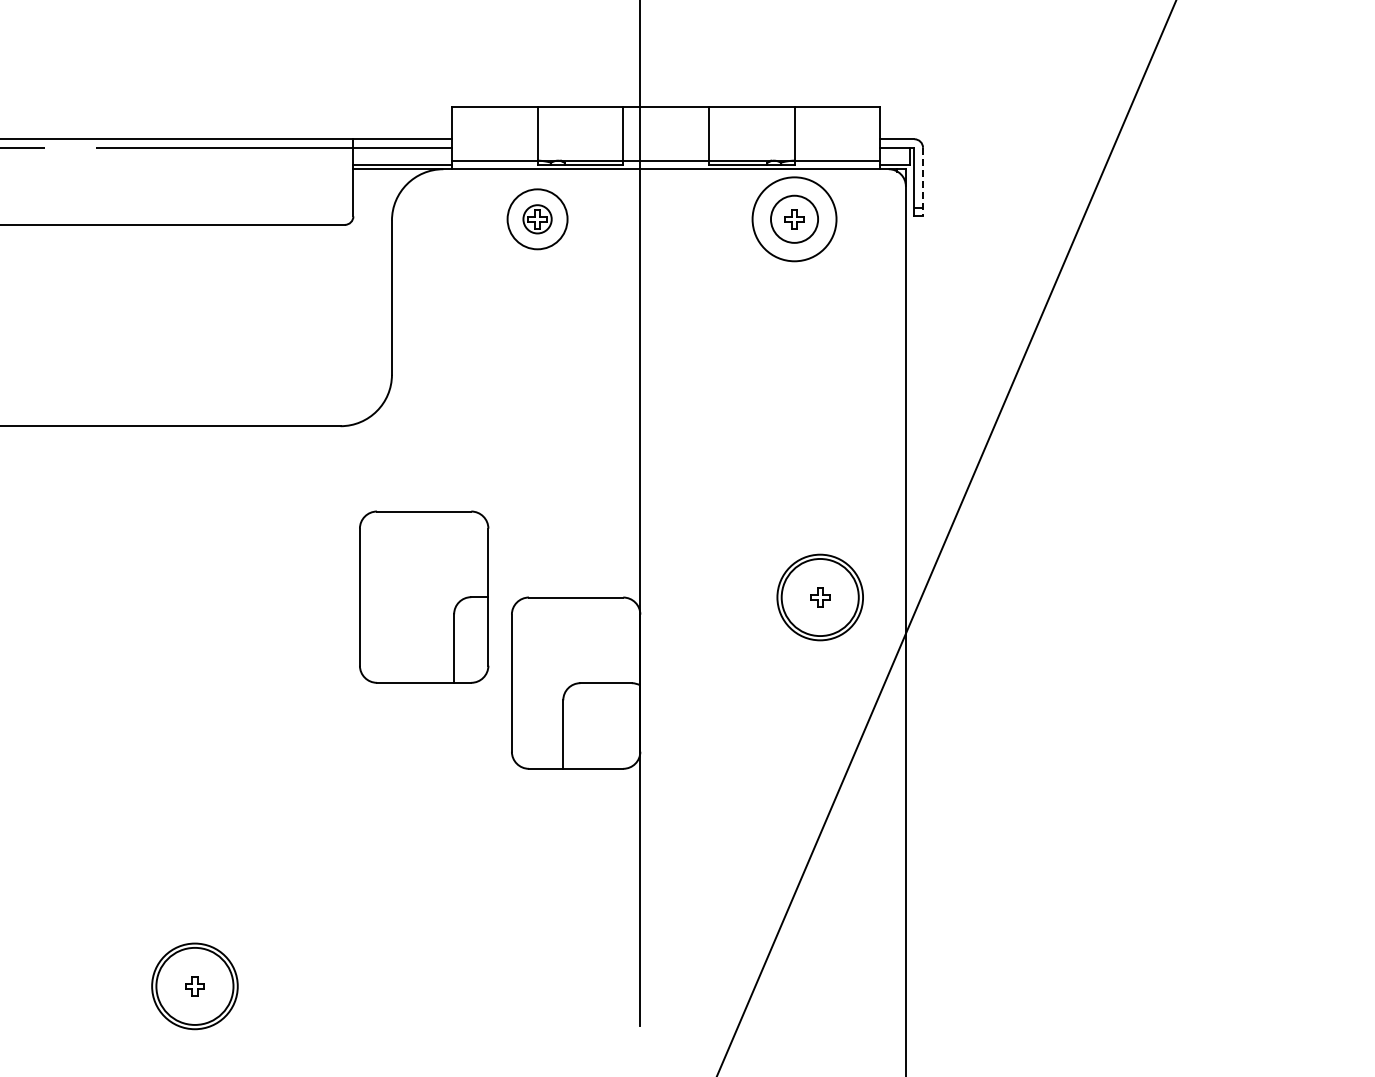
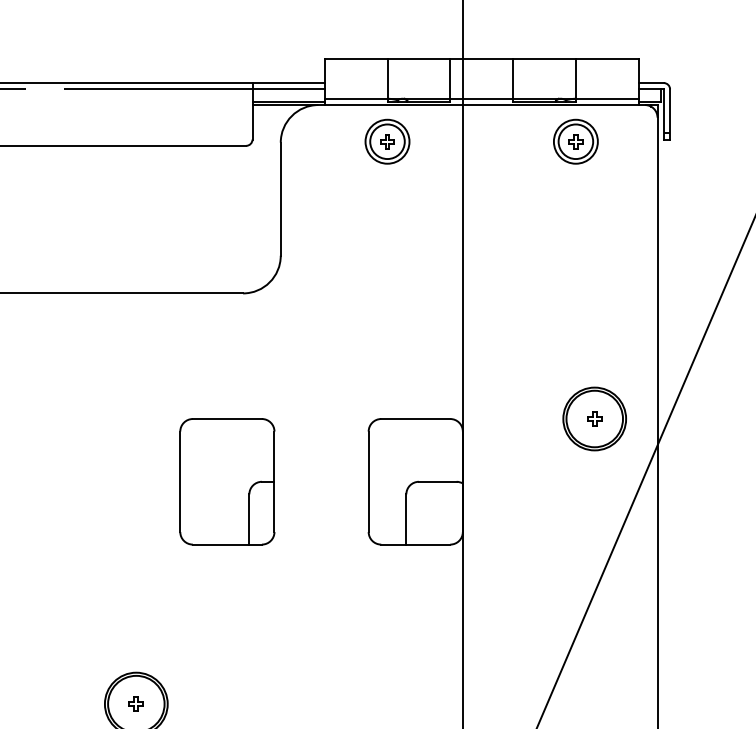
line: (923, 182) -> (670, 114), dashed -> solid
circle: (537, 218) -> (387, 141), size x1.67
circle: (794, 219) -> (575, 141), size x0.71
part: (424, 596) -> (227, 481), moved

